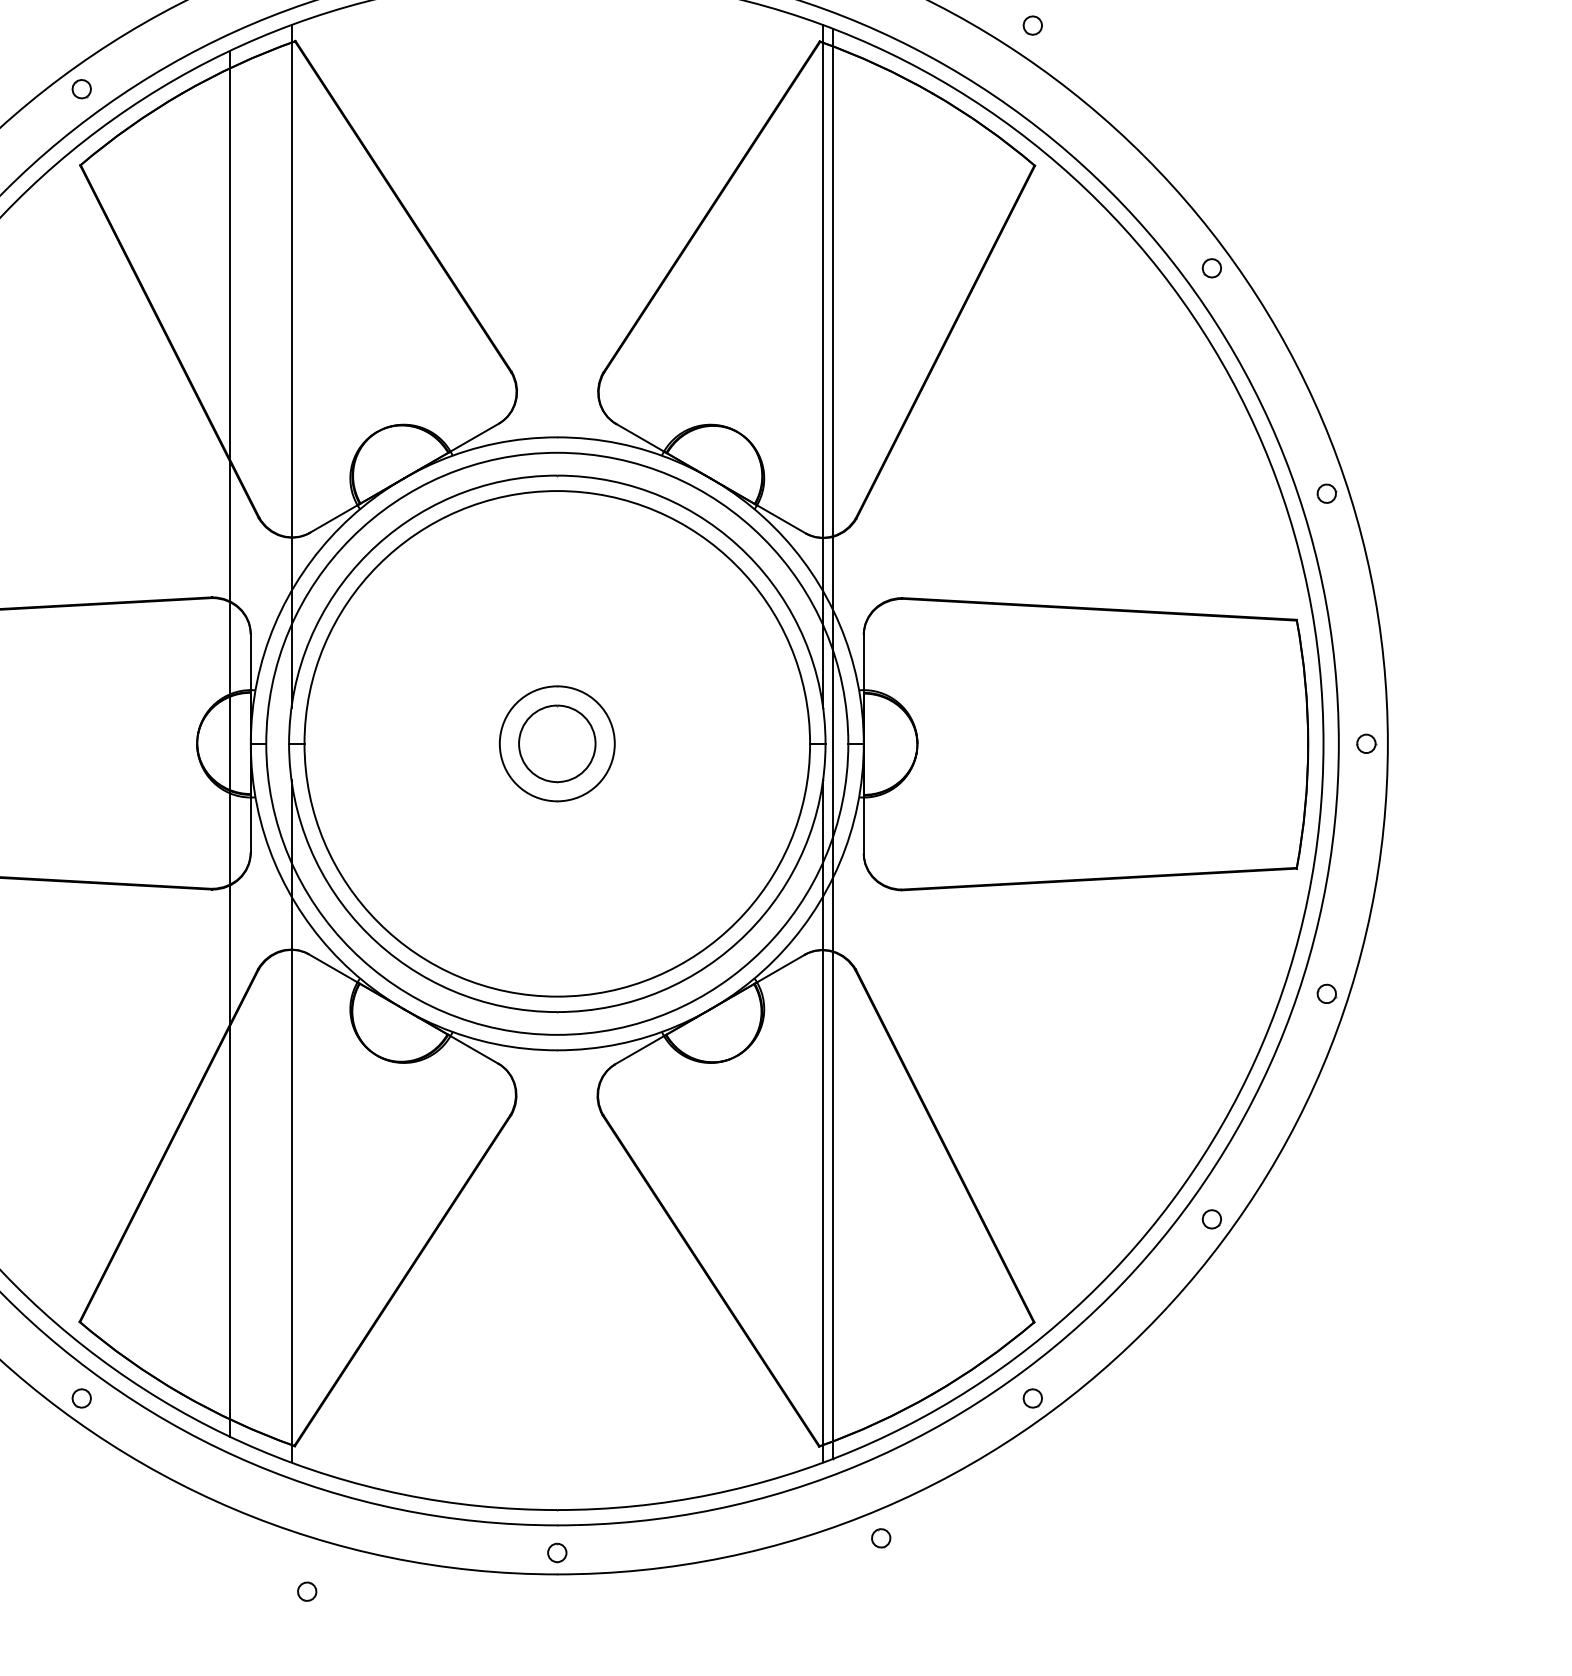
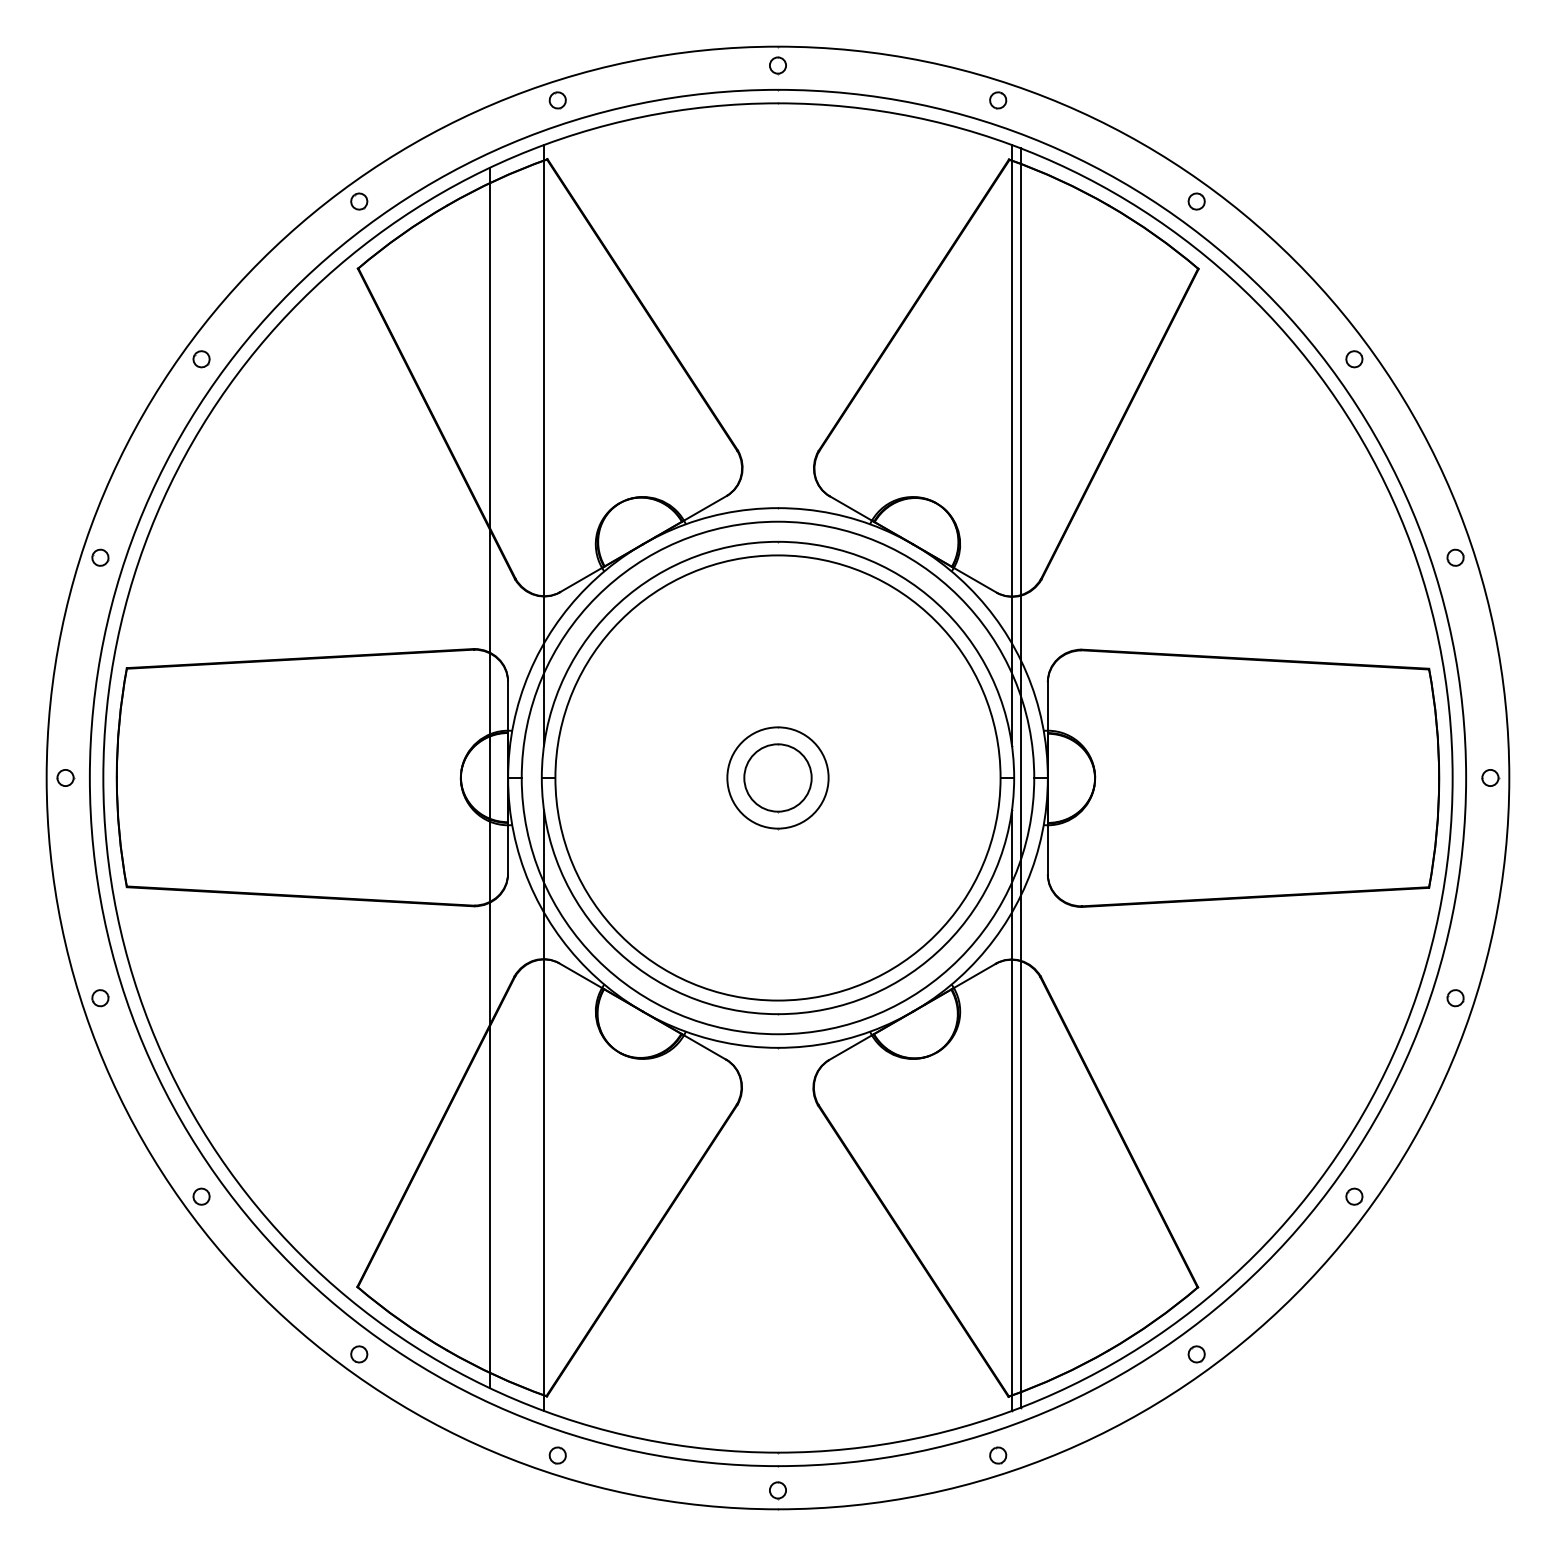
part: (1032, 25) -> (1196, 201), moved
part: (881, 1538) -> (998, 1455), moved
part: (306, 1591) -> (557, 1455), moved

